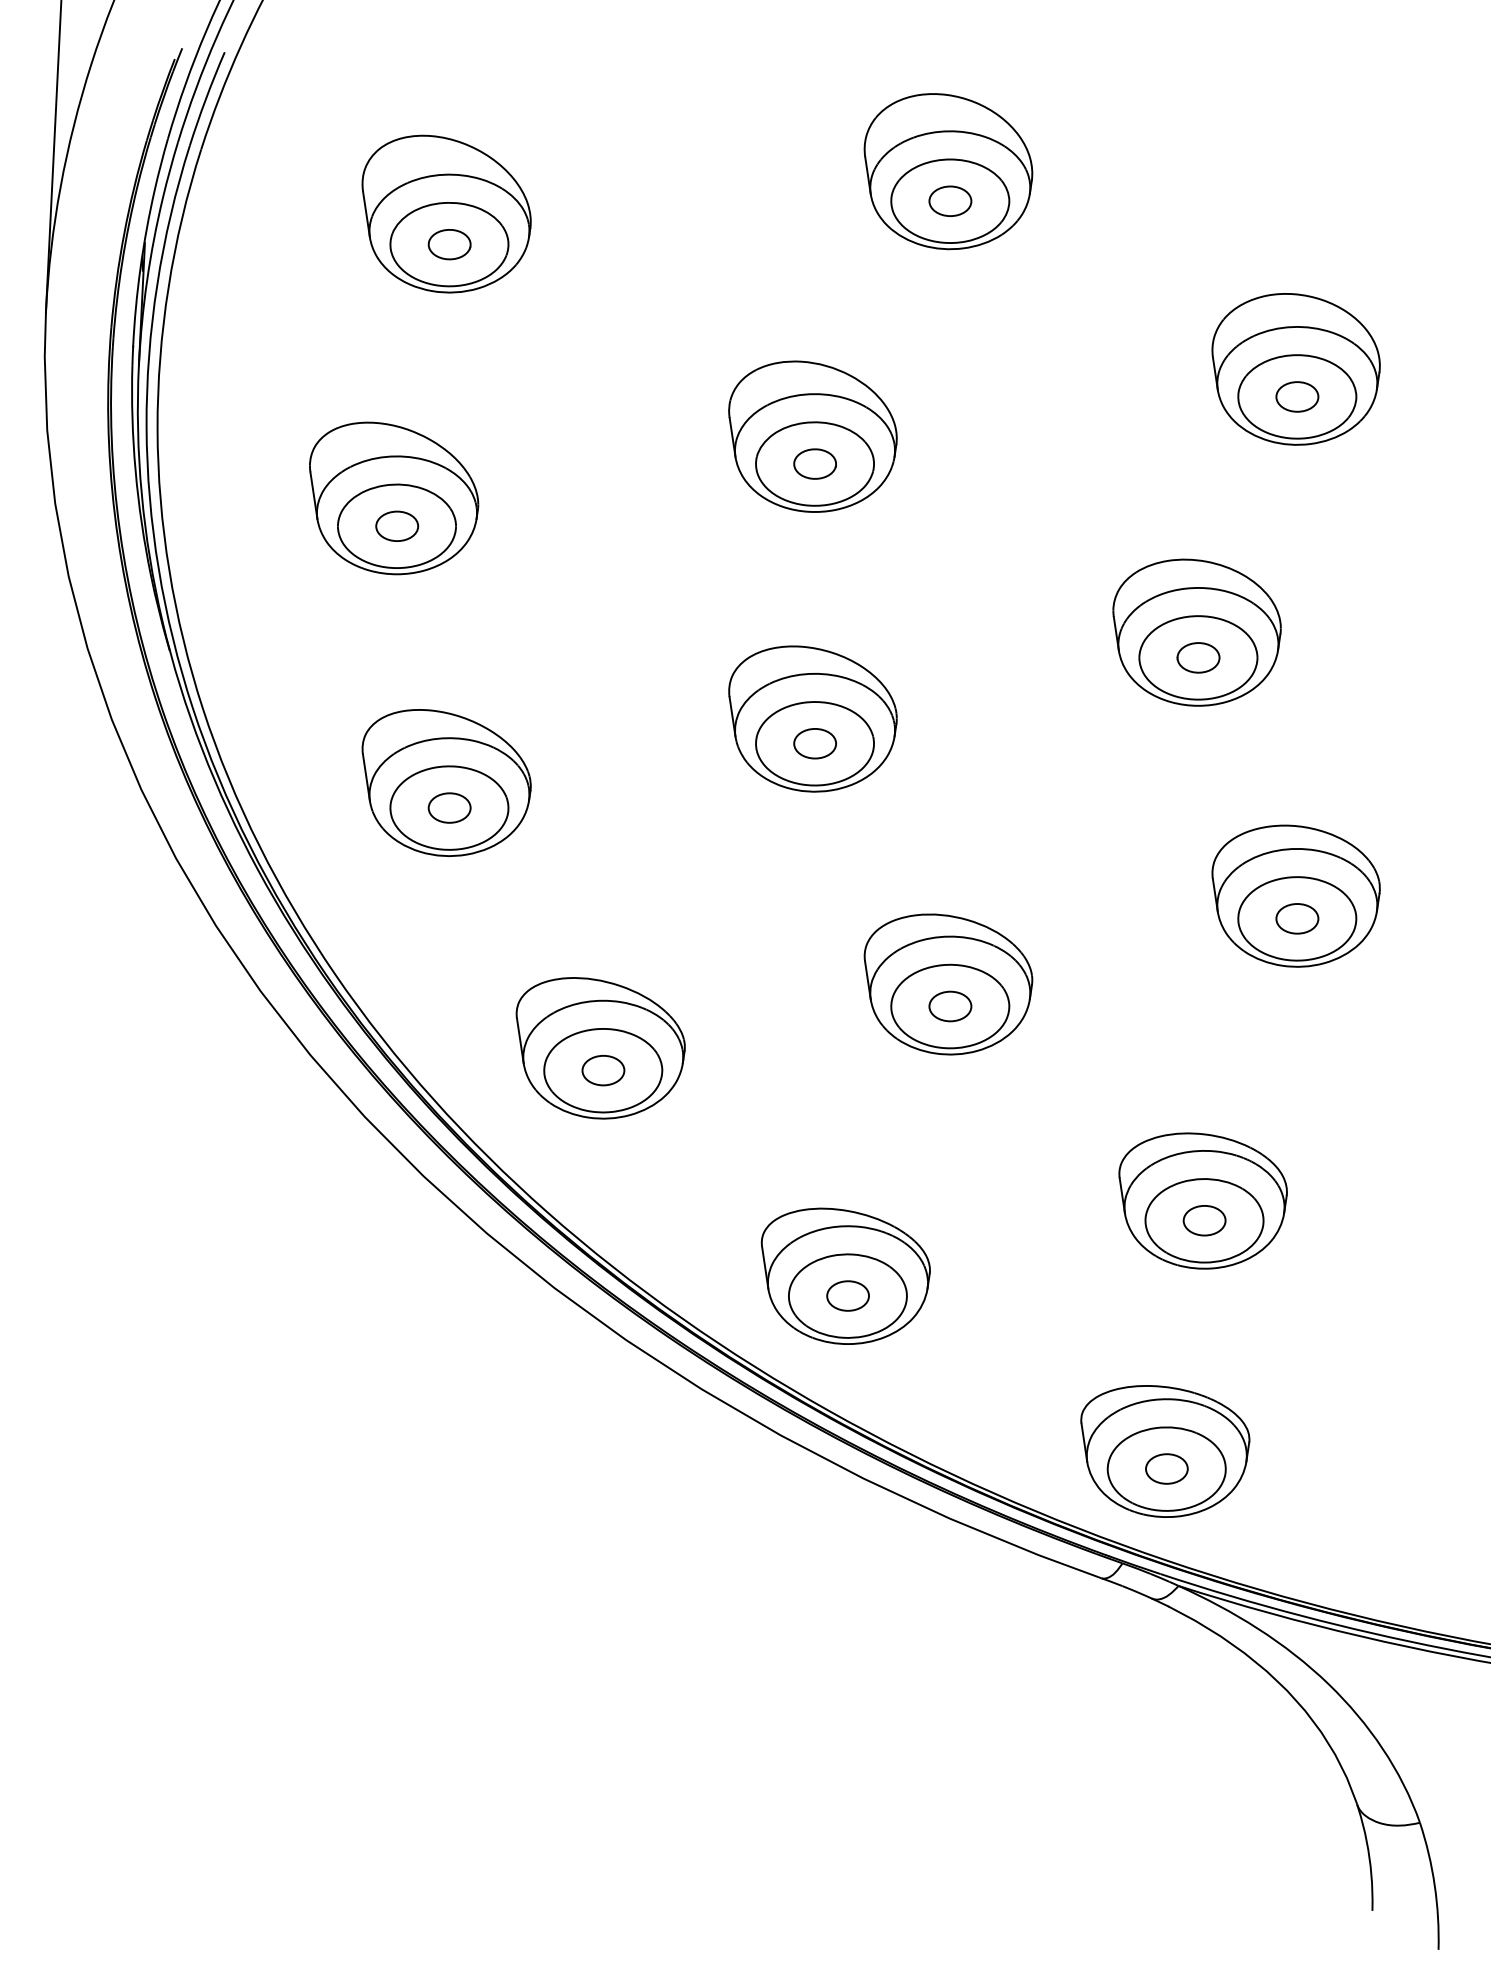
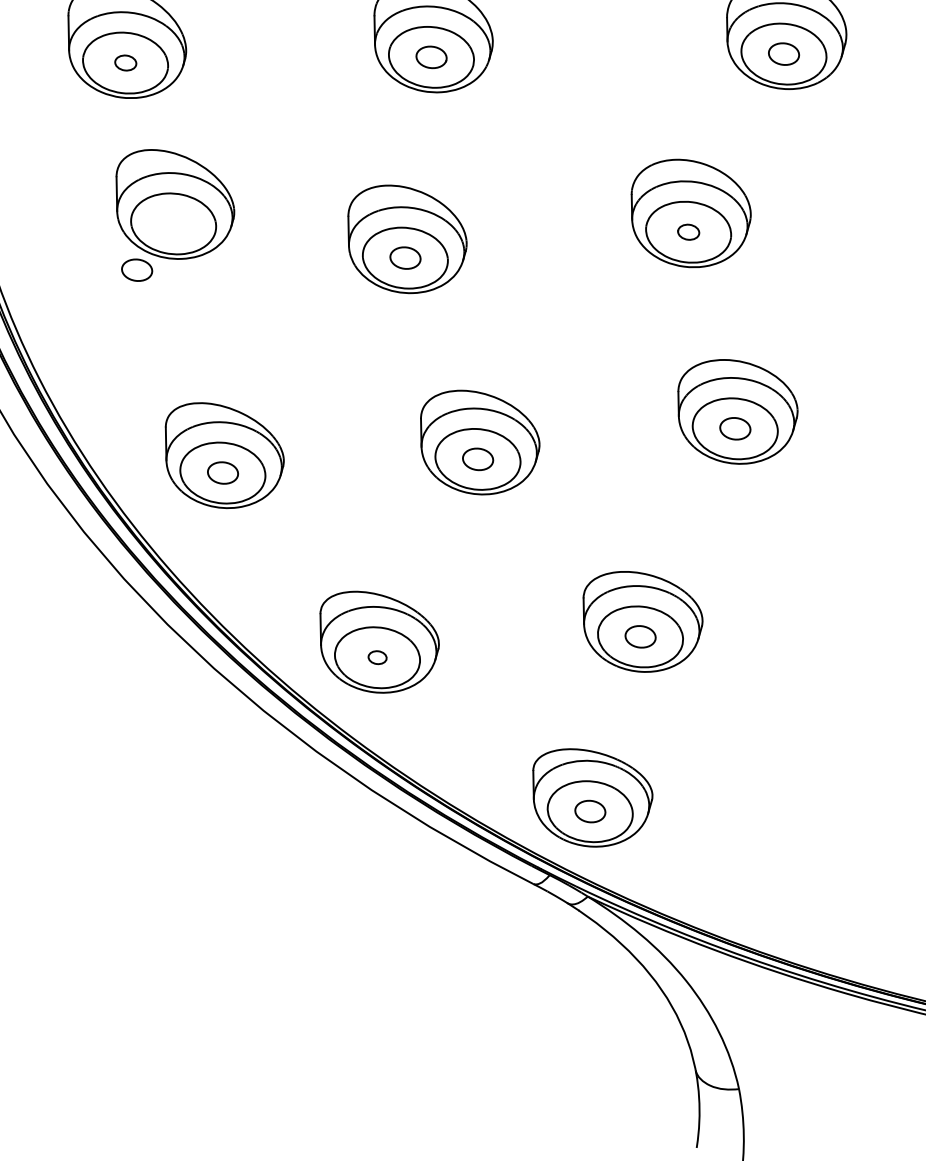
part: (397, 525) -> (126, 62), size x0.7
part: (1198, 657) -> (688, 231), size x0.7
part: (446, 782) -> (173, 205), moved
part: (847, 1295) -> (377, 657), size x0.6

